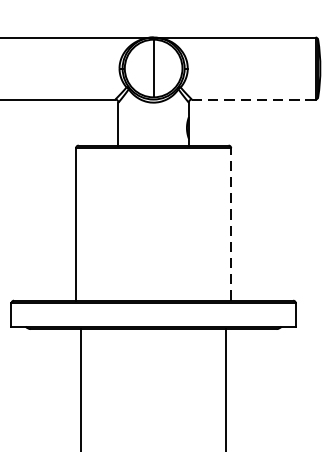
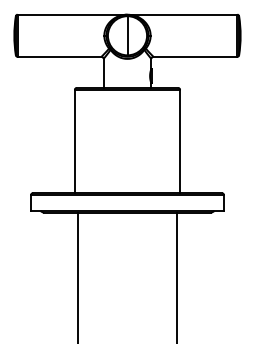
line: (253, 99) -> (195, 56), dashed -> solid
line: (231, 224) -> (180, 141), dashed -> solid

